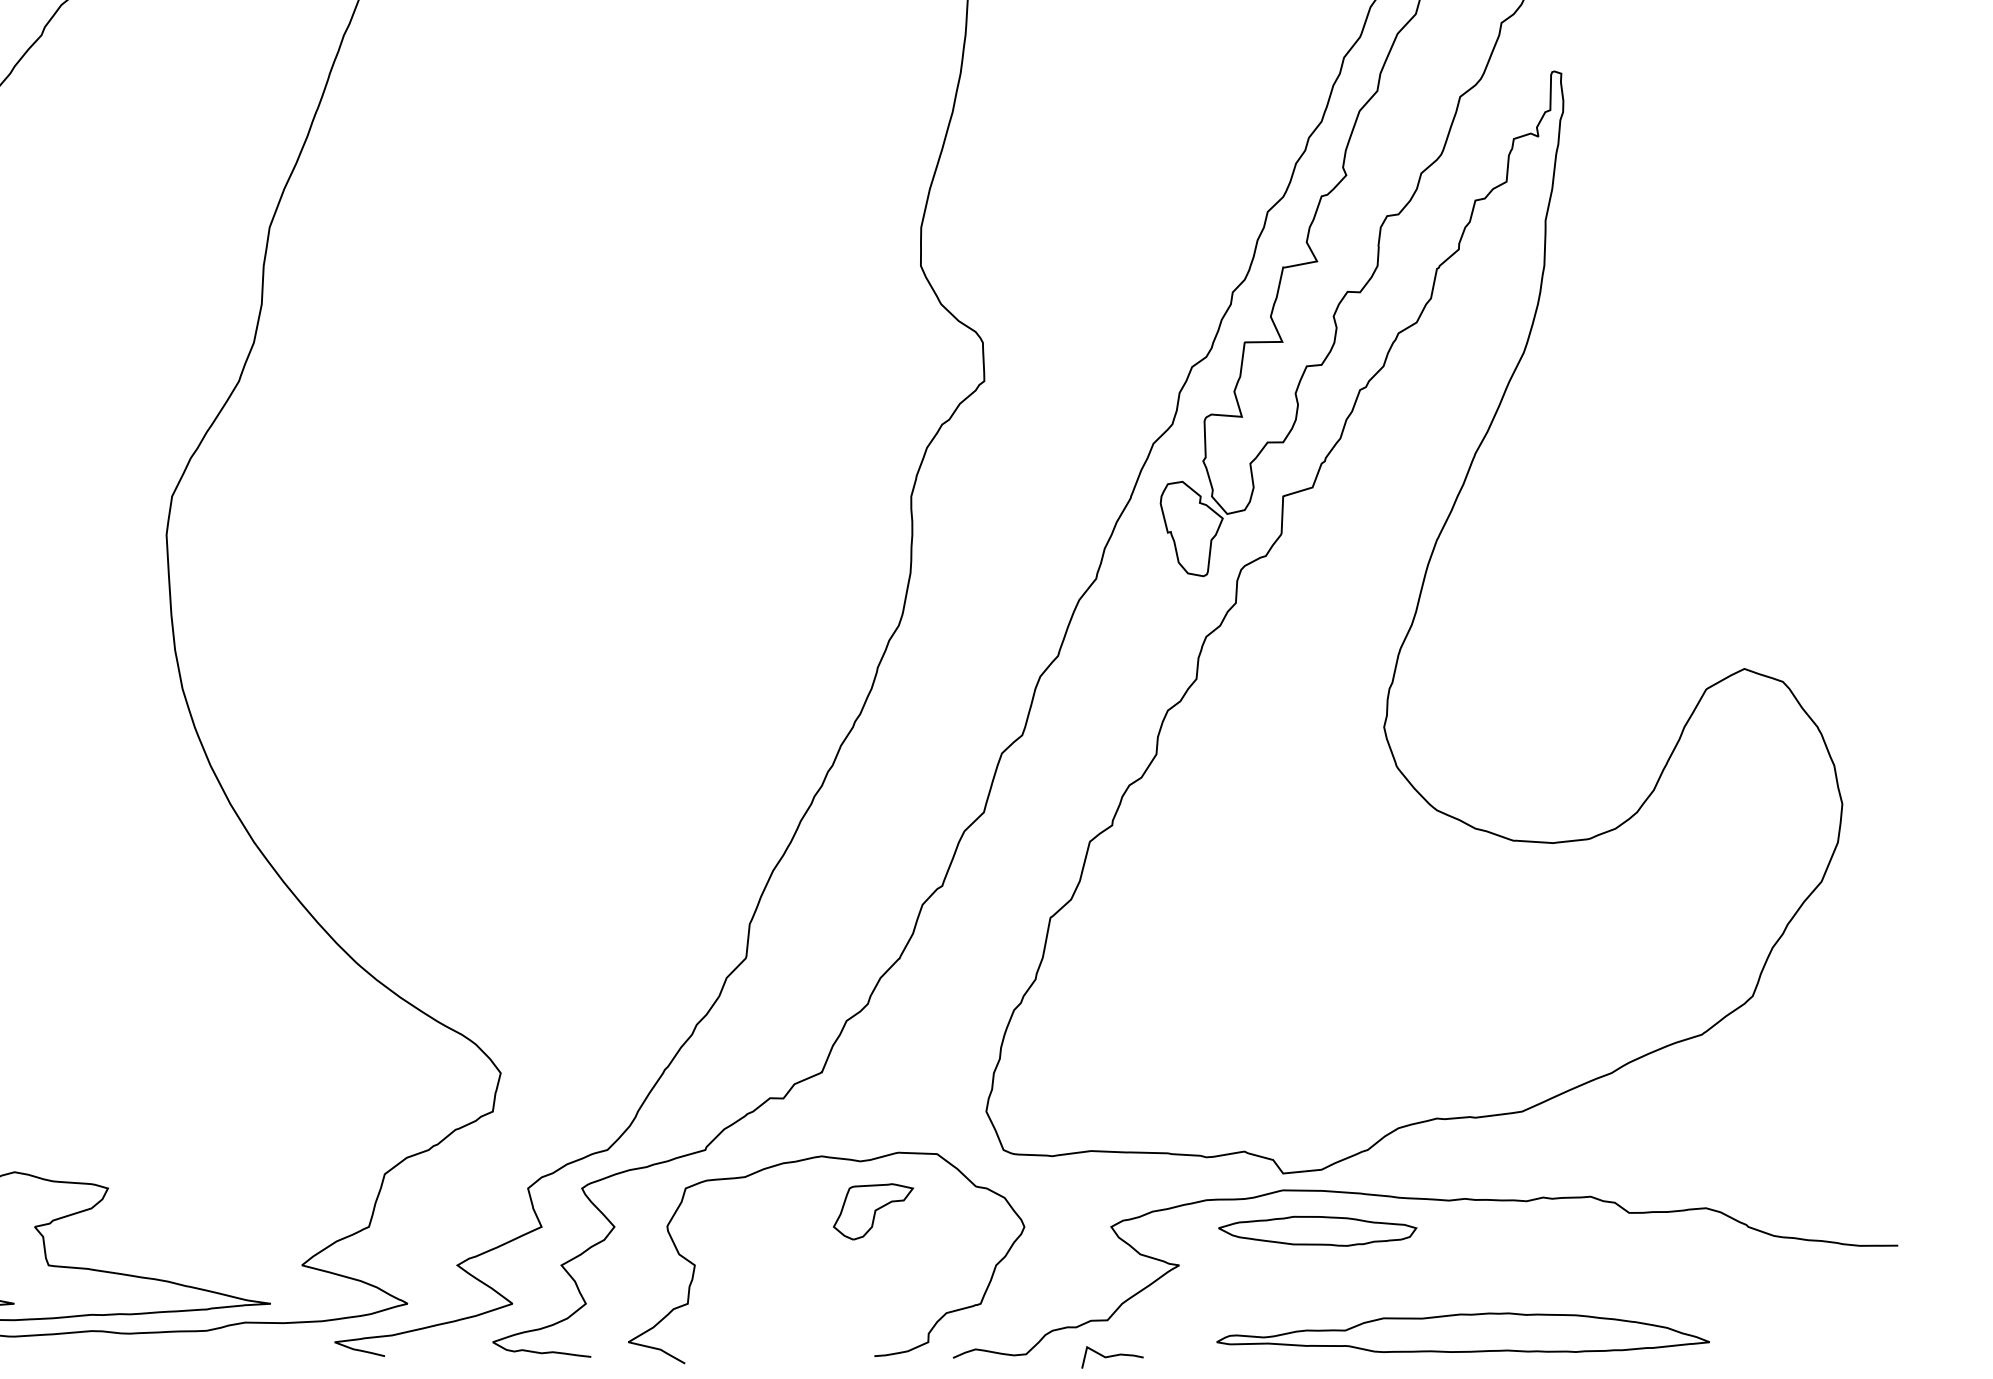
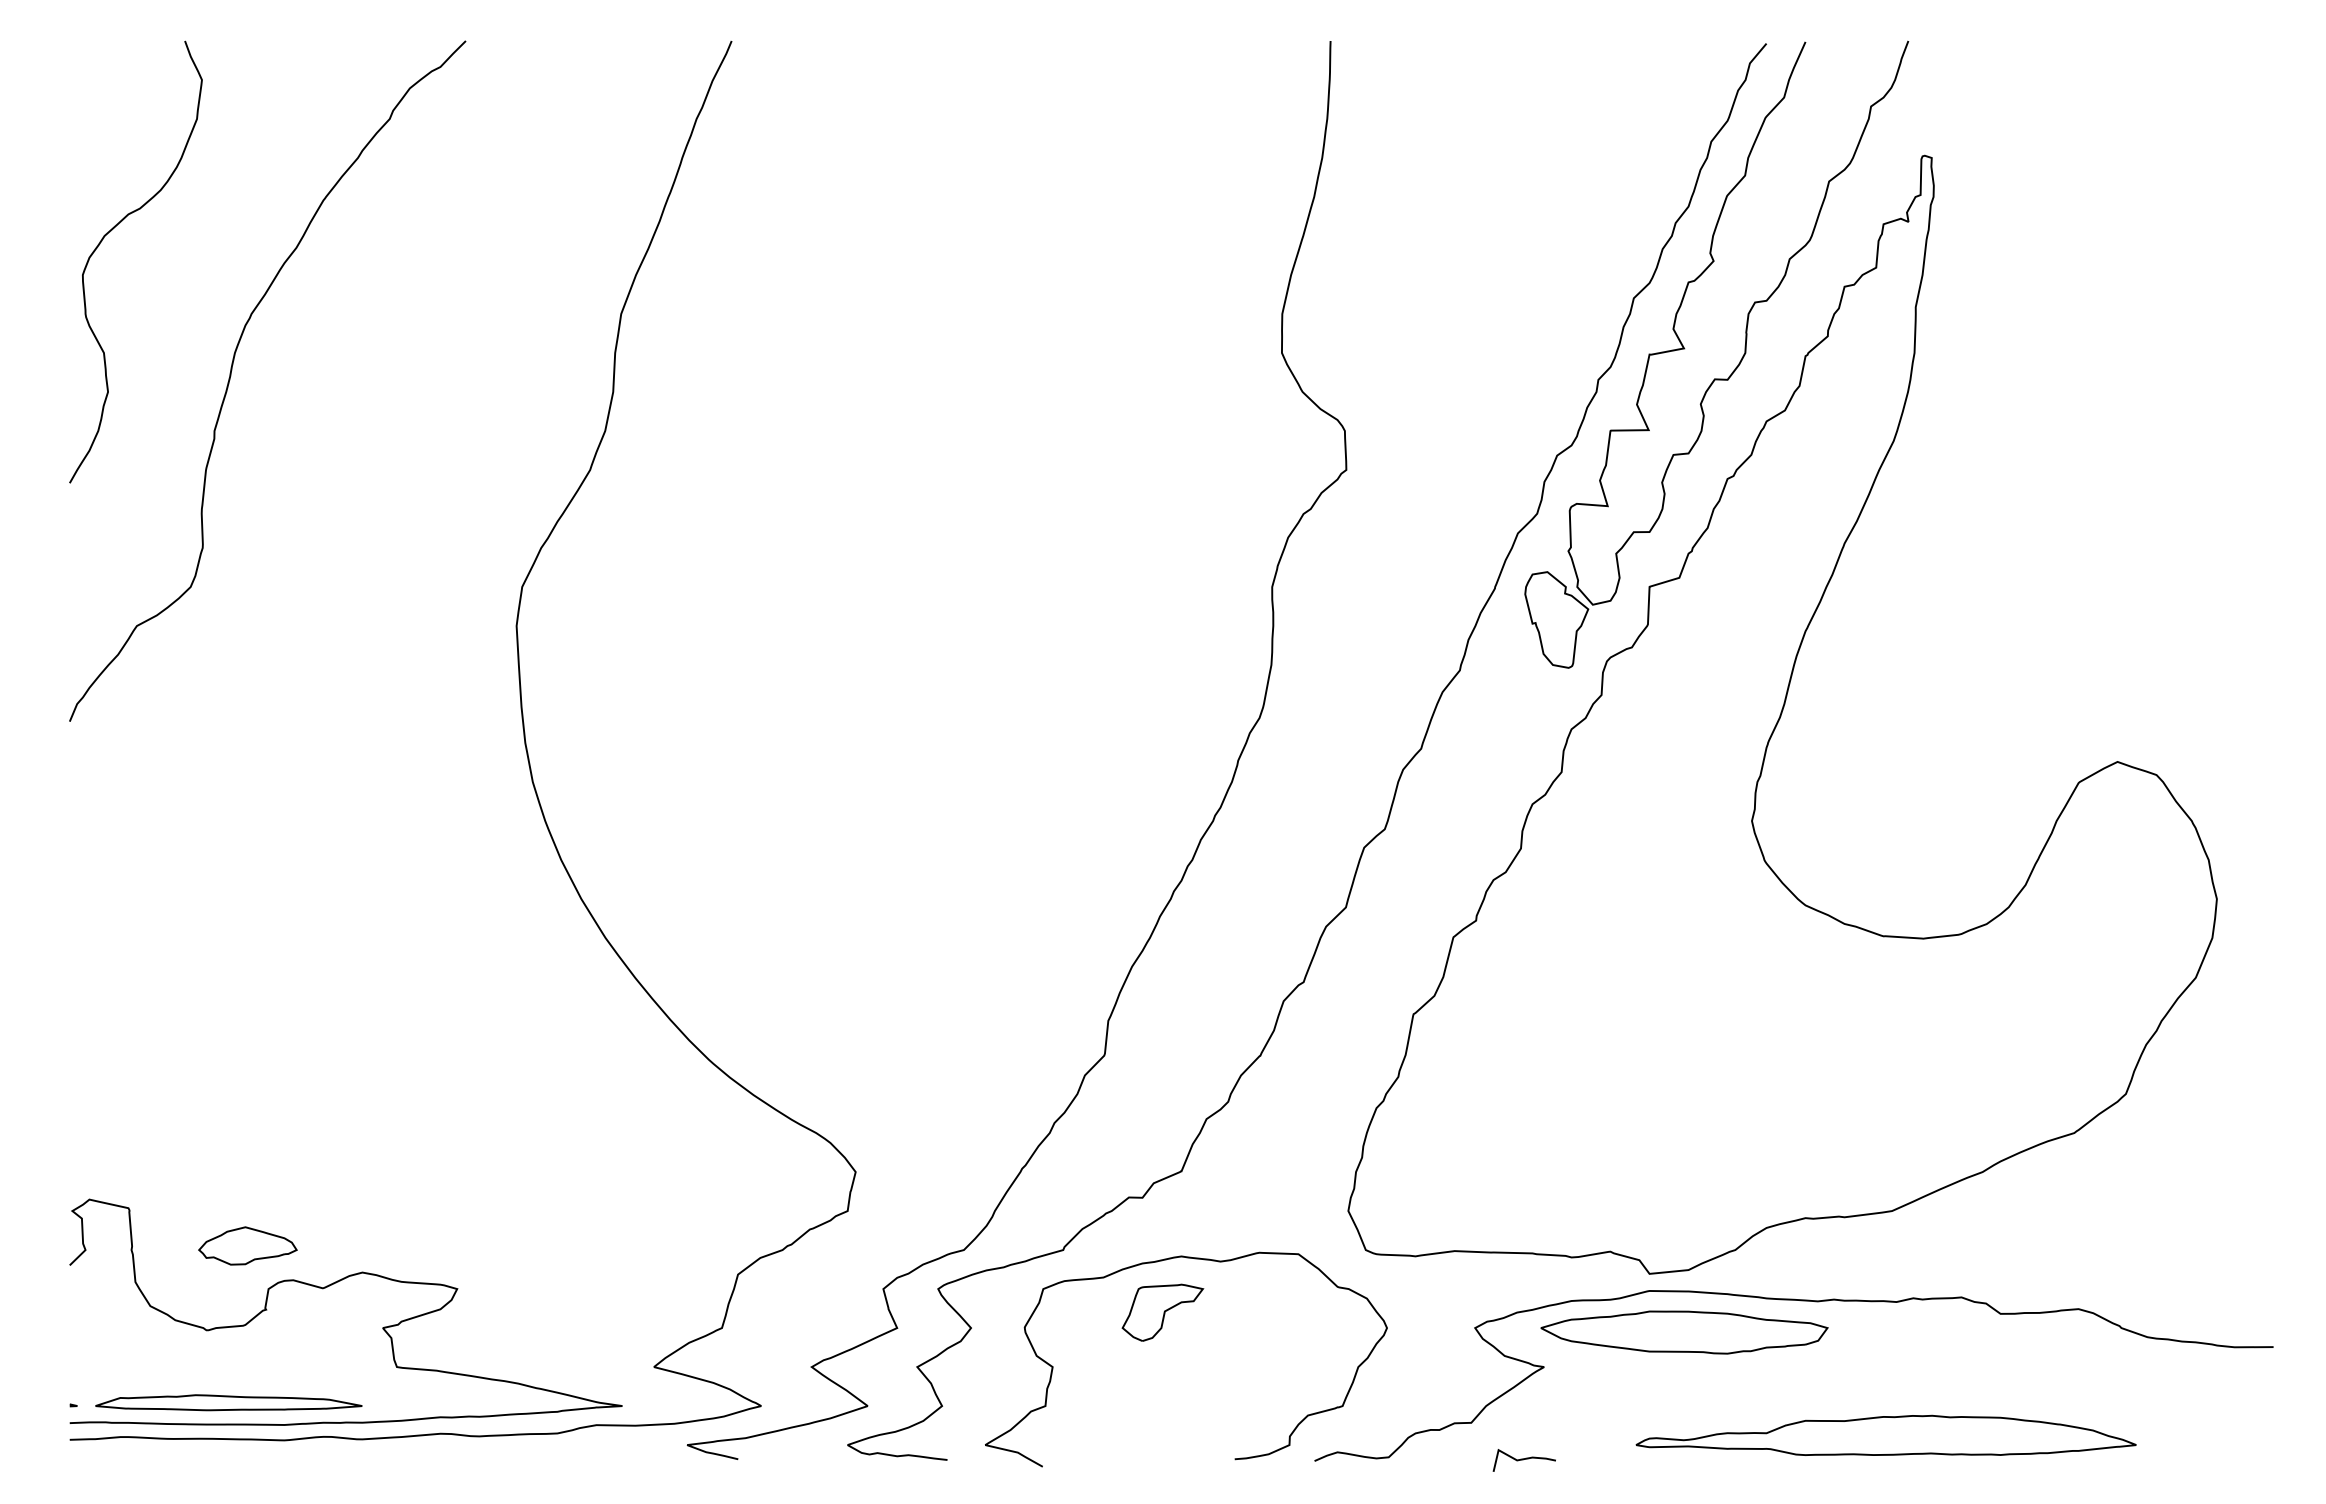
part: (873, 1211) -> (1162, 1312), moved
part: (1317, 1231) -> (1684, 1332), size x1.43
part: (1462, 1331) -> (1885, 1434), moved
curve: (1111, 1357) -> (1523, 1460), moved

